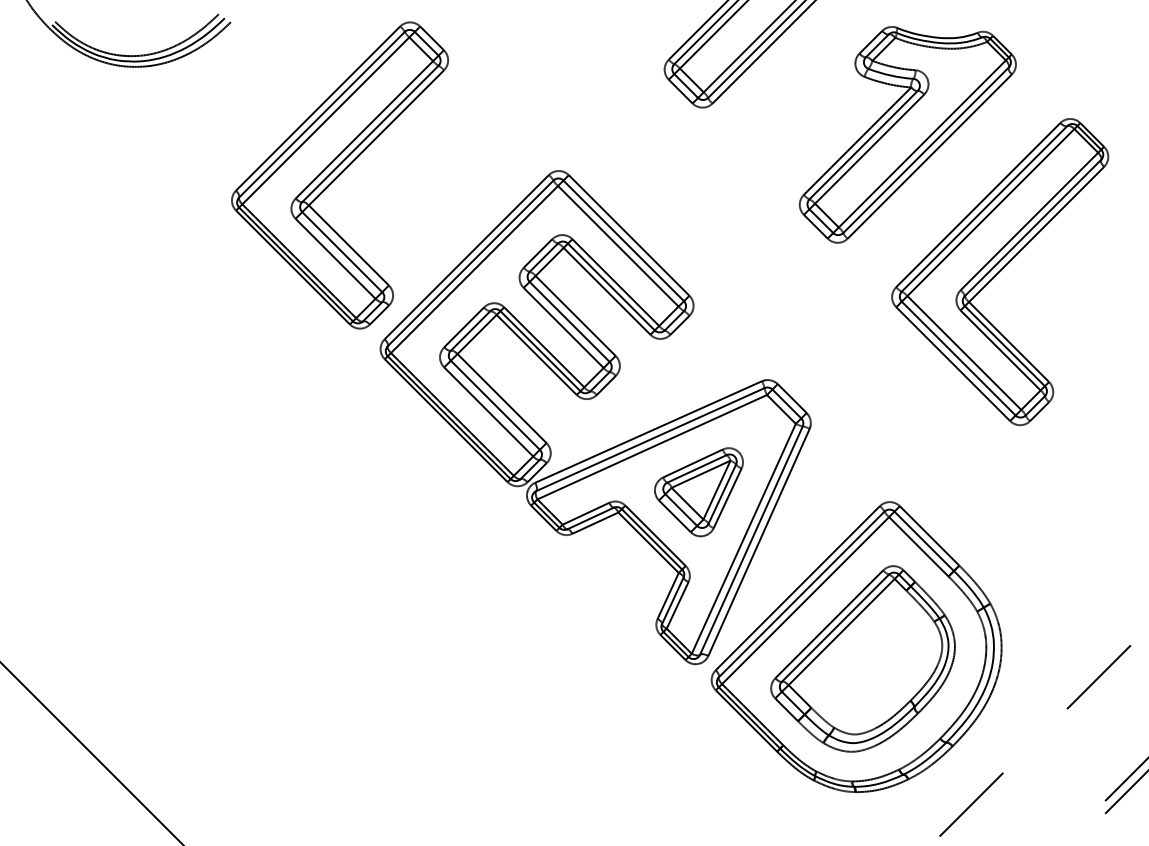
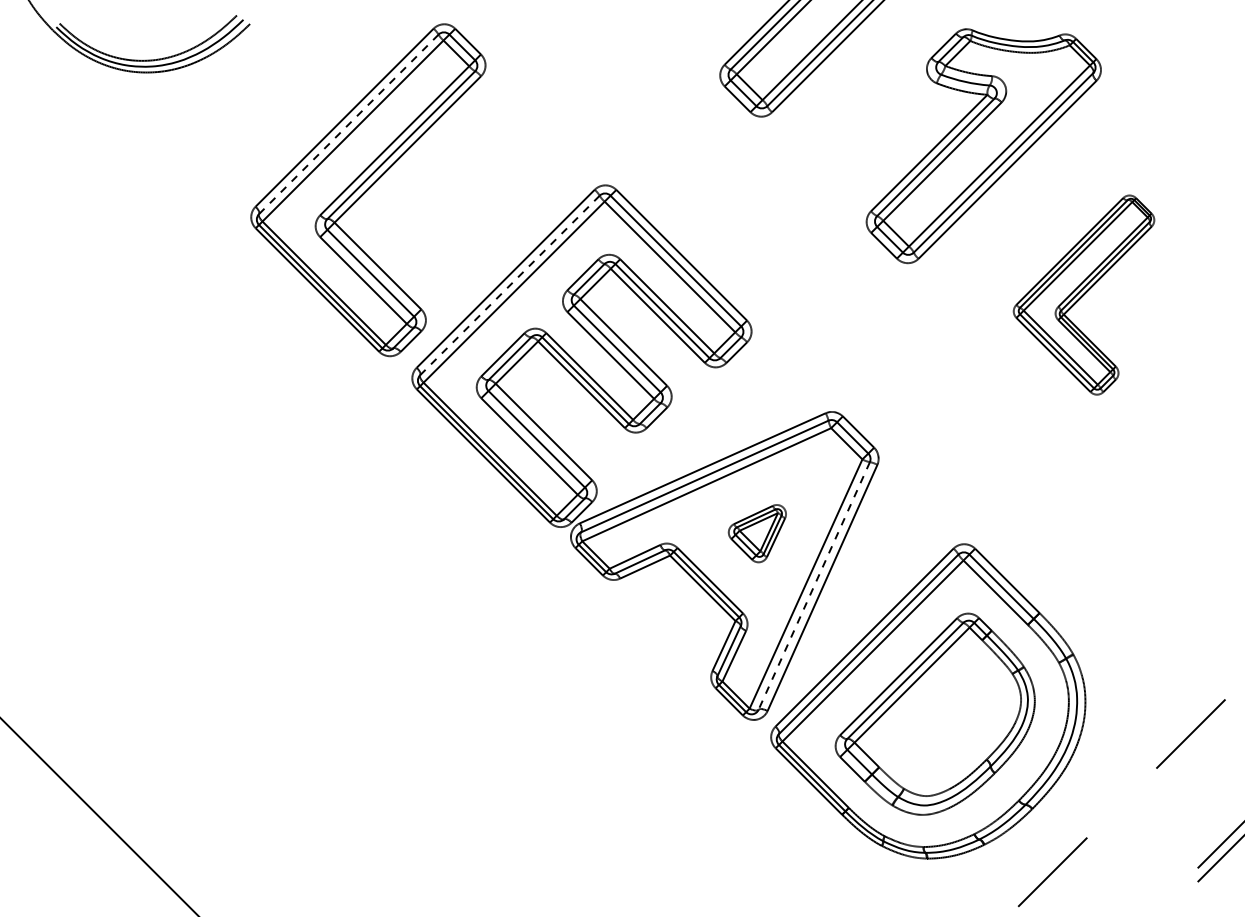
line: (322, 114) -> (349, 124), solid -> dashed
line: (470, 263) -> (509, 285), solid -> dashed
part: (1000, 272) -> (1084, 295), size x0.6
part: (698, 492) -> (756, 533), size x0.6
line: (751, 541) -> (814, 586), solid -> dashed

